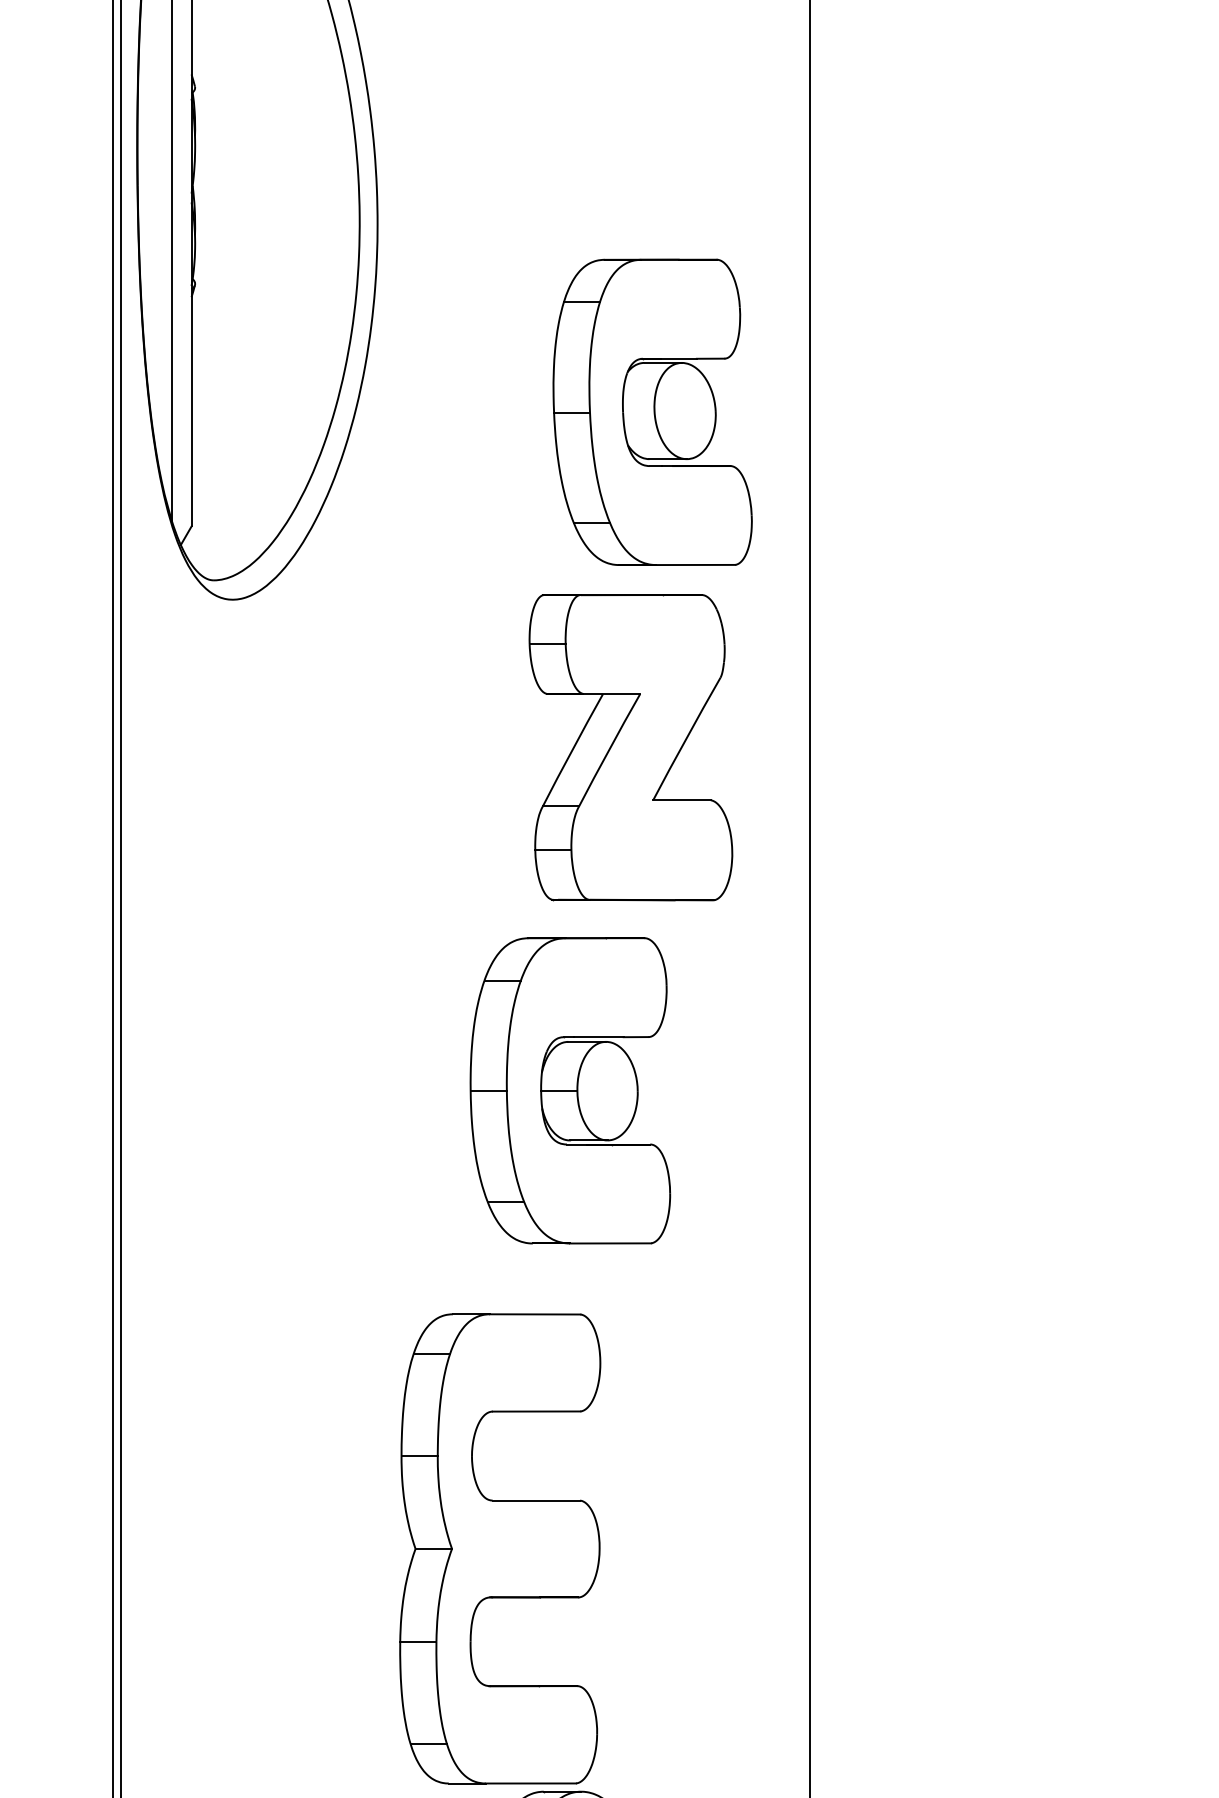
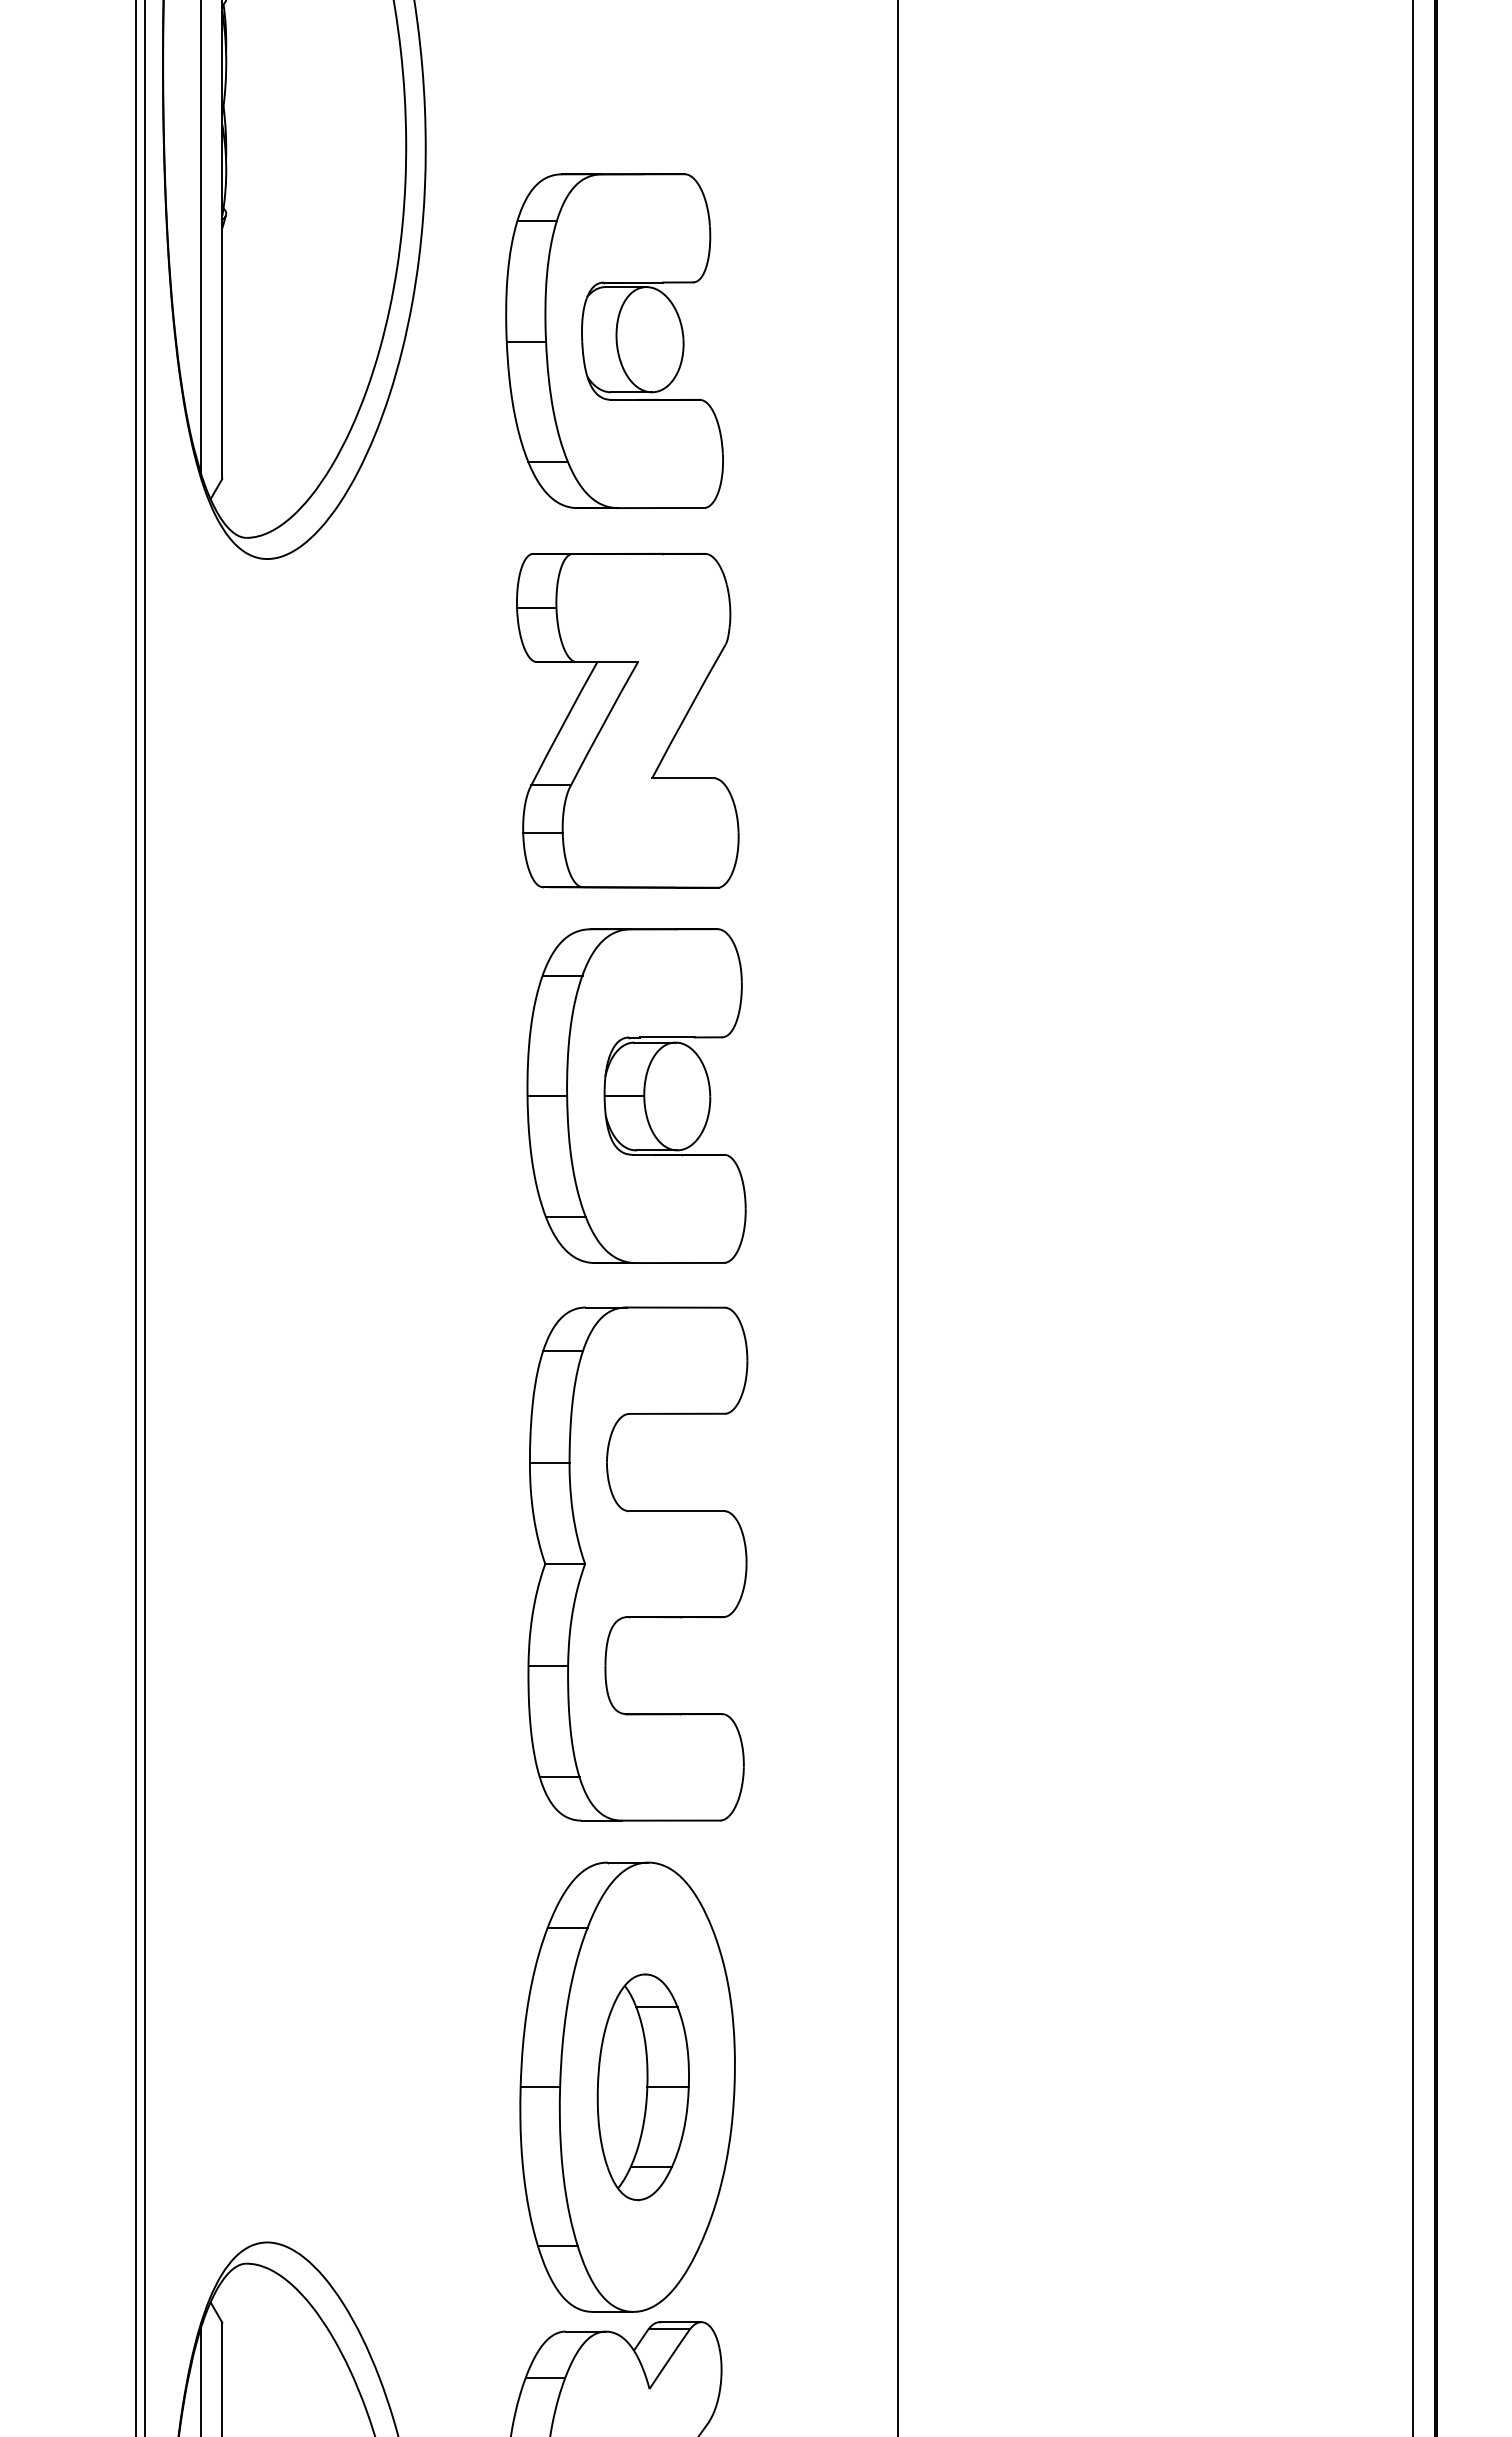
part: (652, 411) -> (614, 340), moved
part: (630, 747) -> (627, 720), moved
part: (499, 1548) -> (637, 1563), moved

